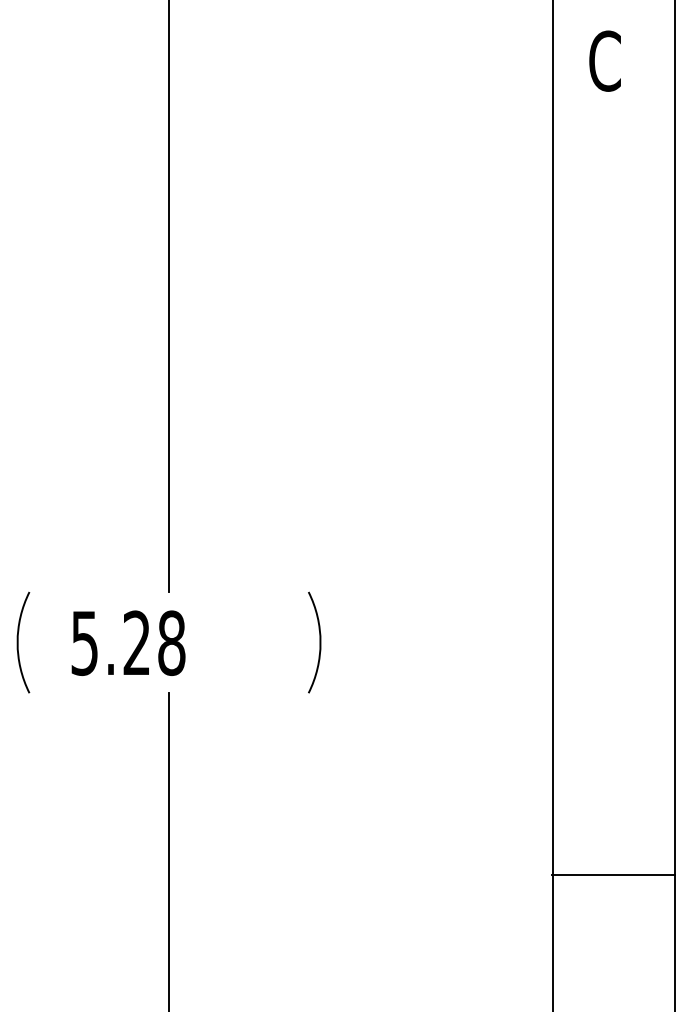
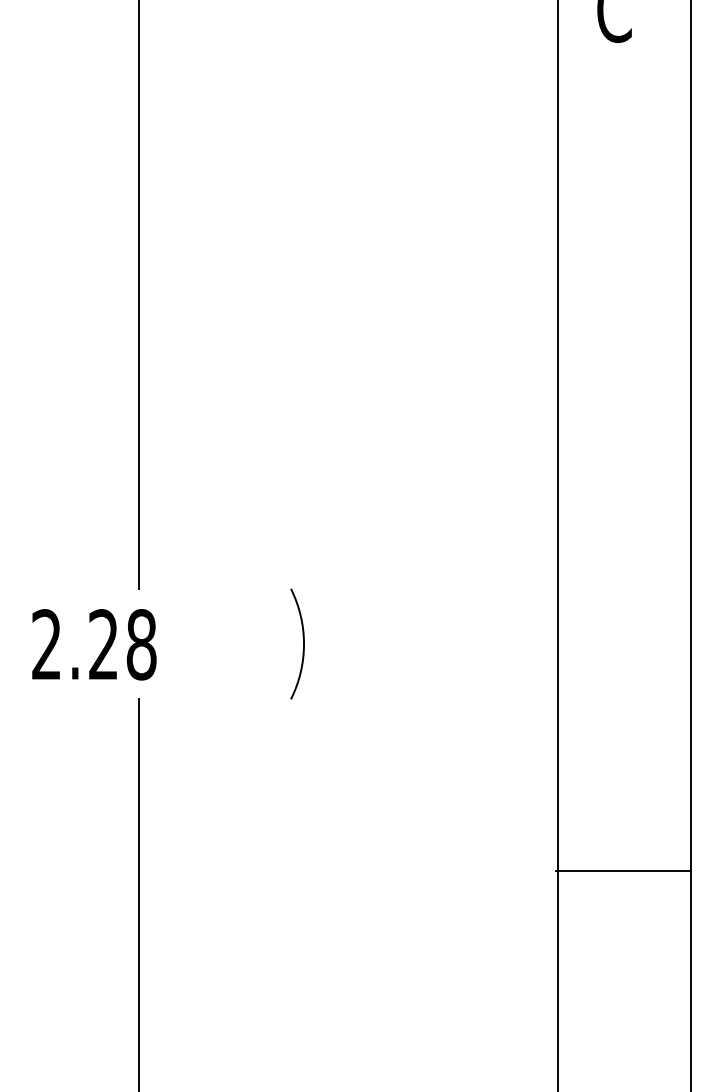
text: (84, 643) -> (46, 645), 5.28 -> 2.28
line: (612, 875) -> (622, 870), moved

